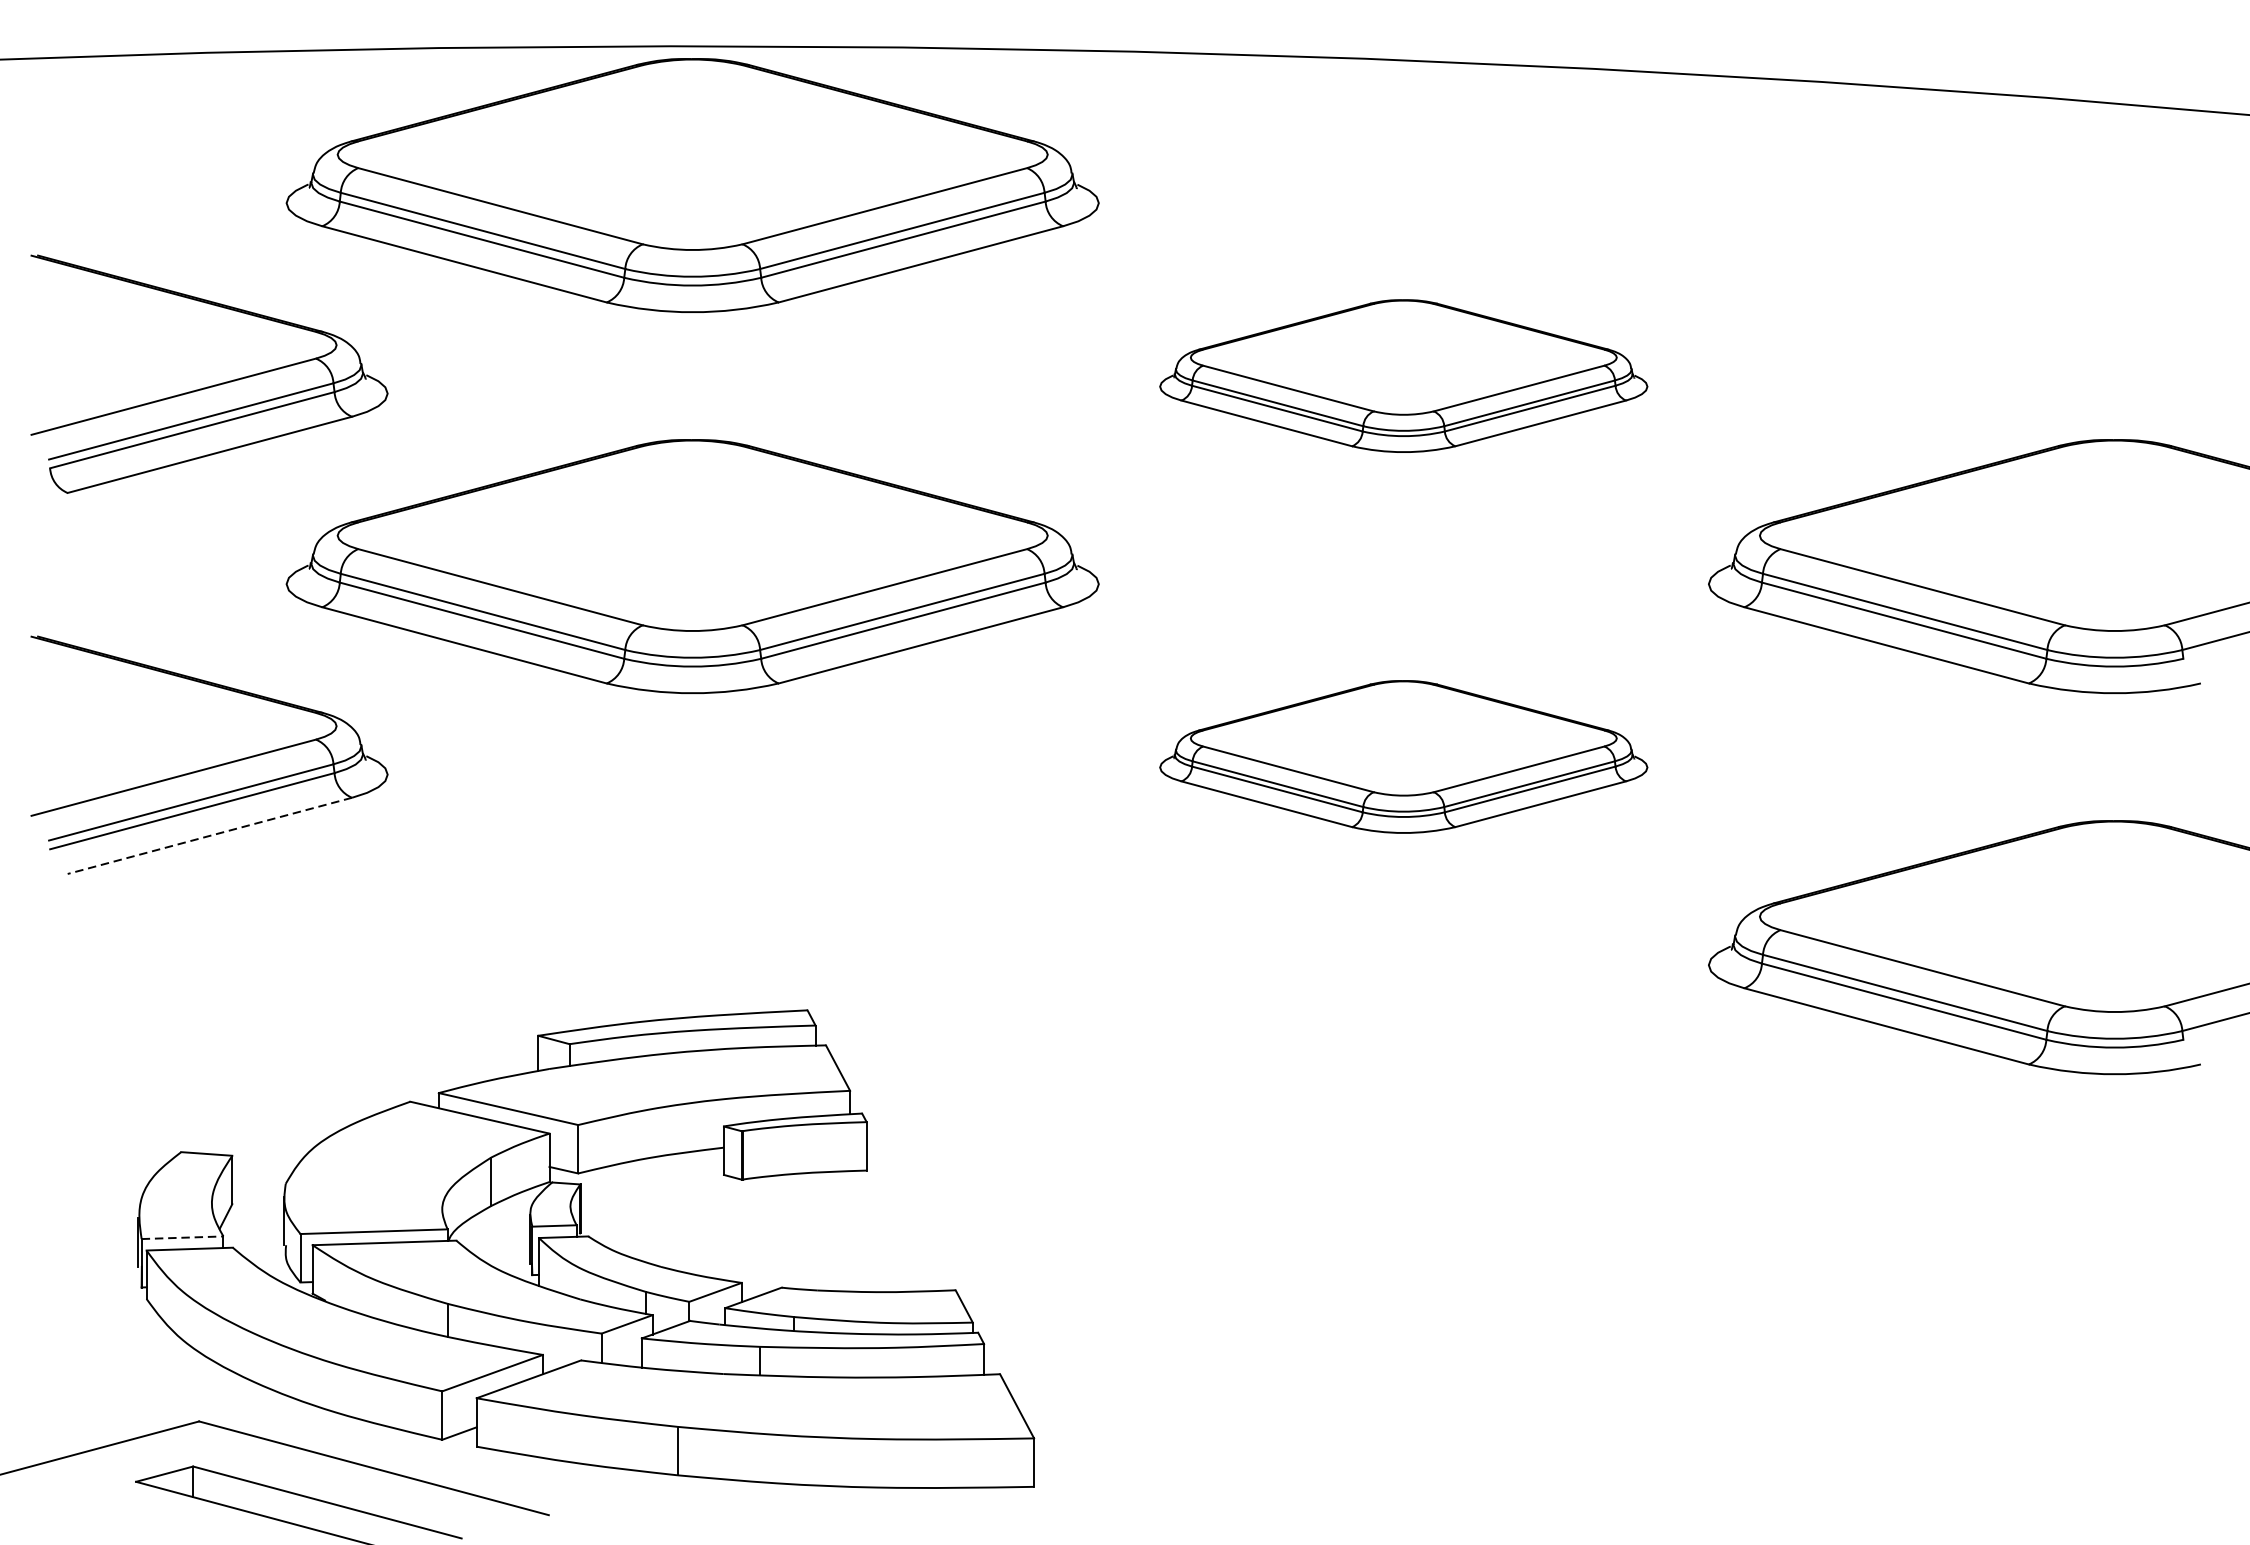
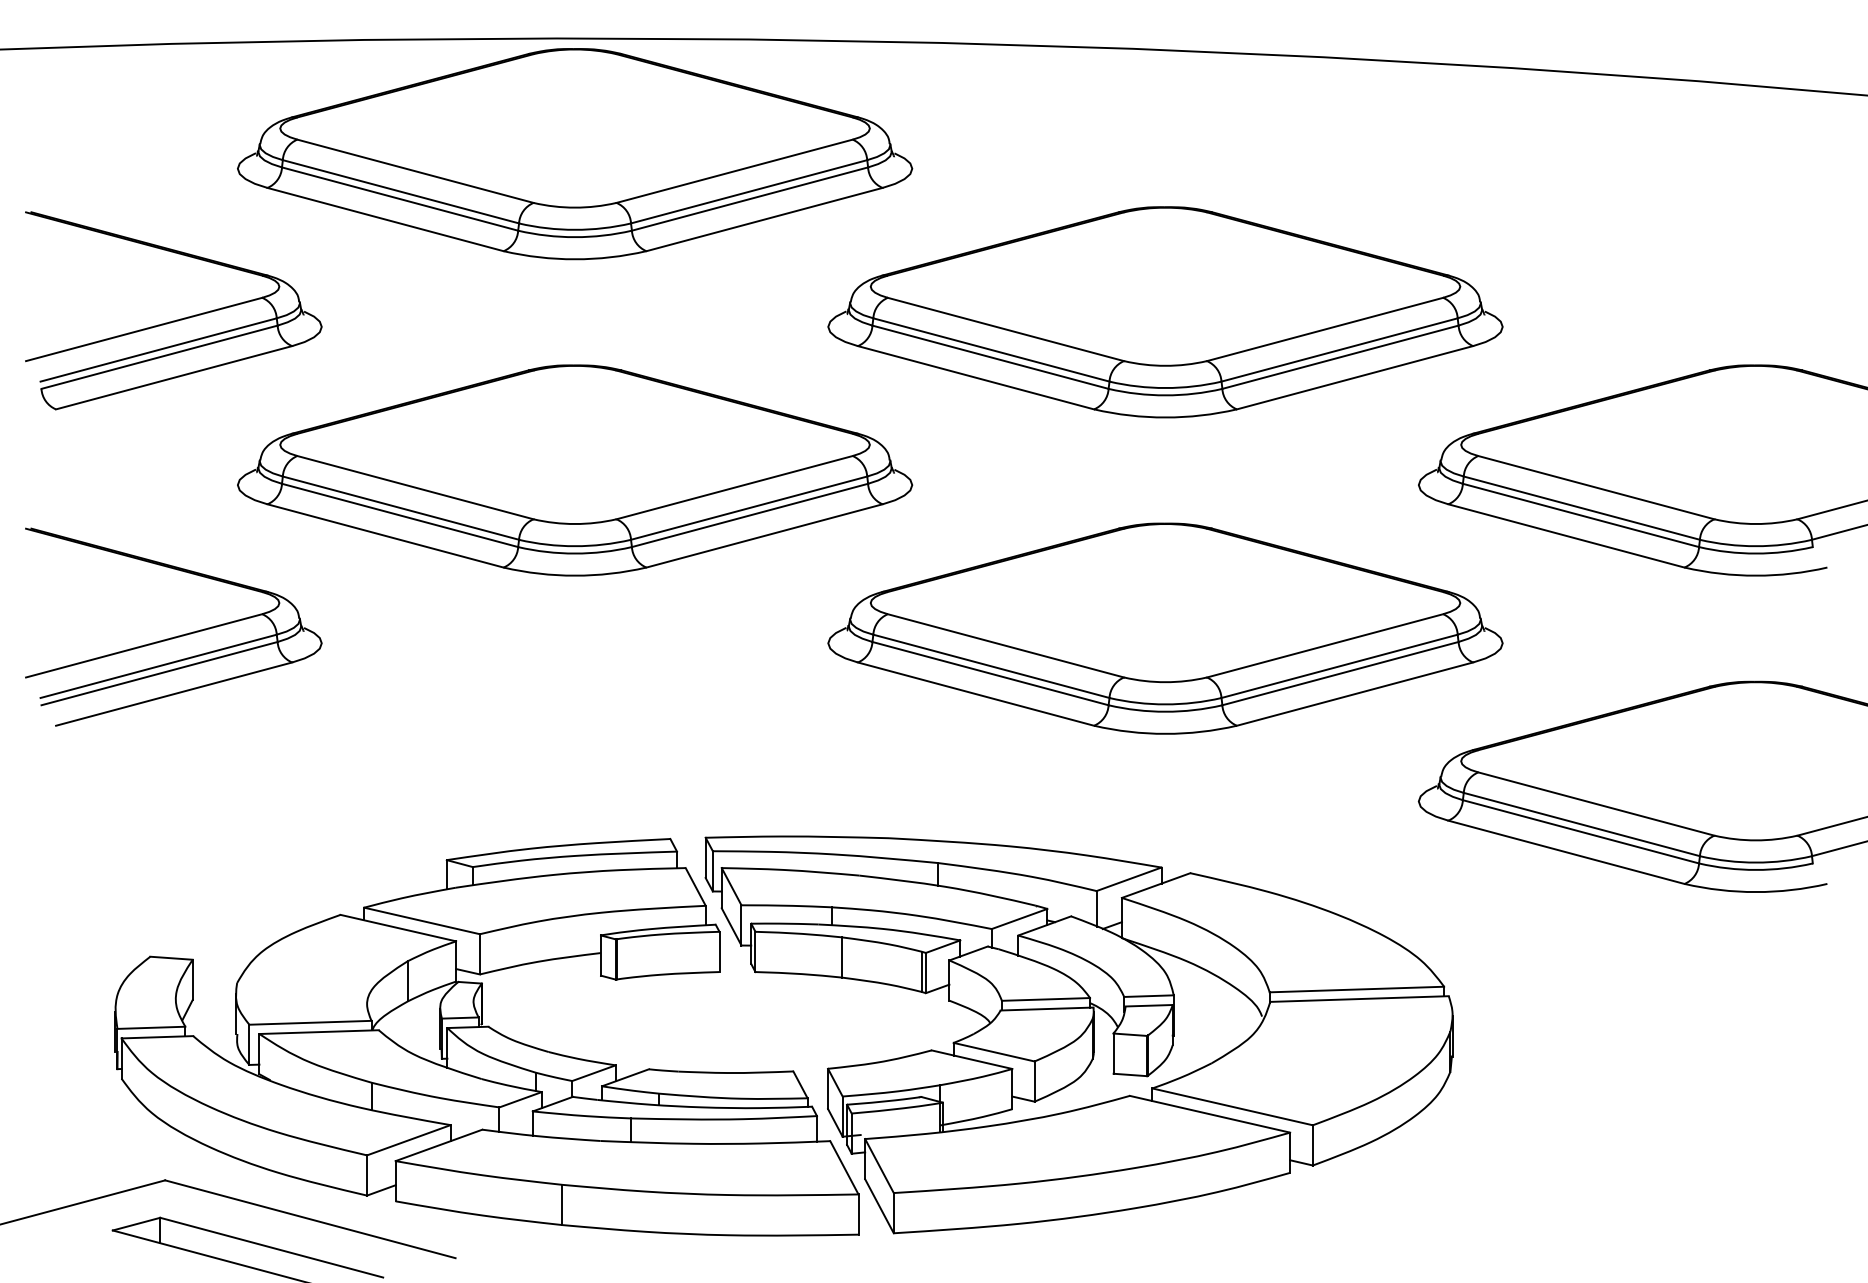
part: (1403, 376) -> (1165, 312), size x1.67
part: (1403, 756) -> (1165, 628), size x1.67
line: (209, 836) -> (173, 694), dashed -> solid
line: (182, 1237) -> (151, 1027), dashed -> solid
part: (1299, 1245) -> (1078, 1034), added

